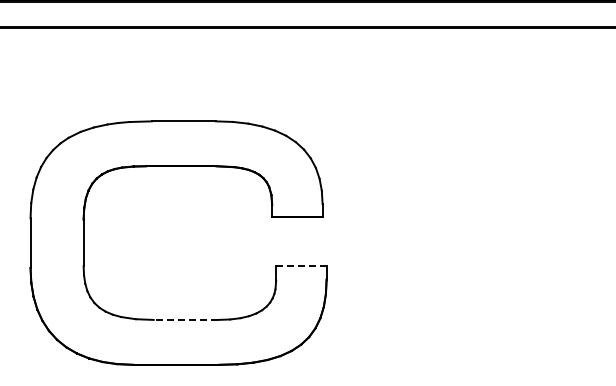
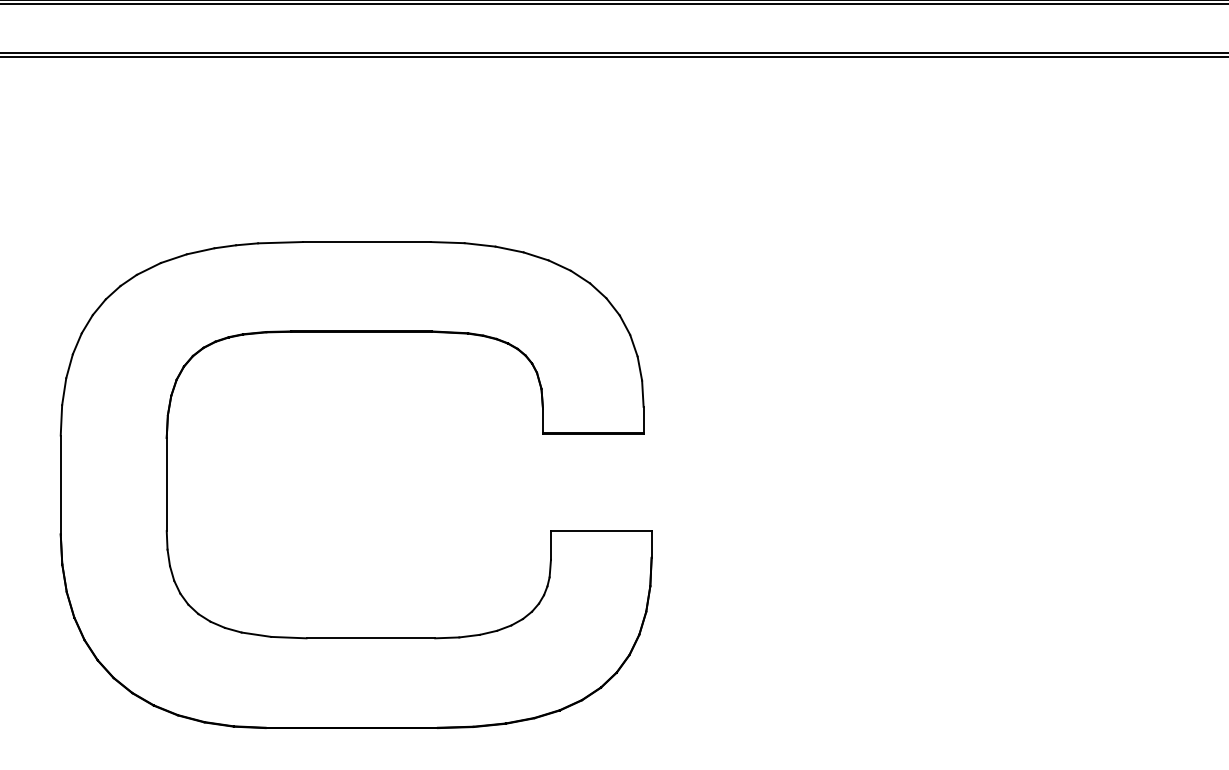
line: (300, 265) -> (599, 529), dashed -> solid
line: (185, 319) -> (370, 637), dashed -> solid

